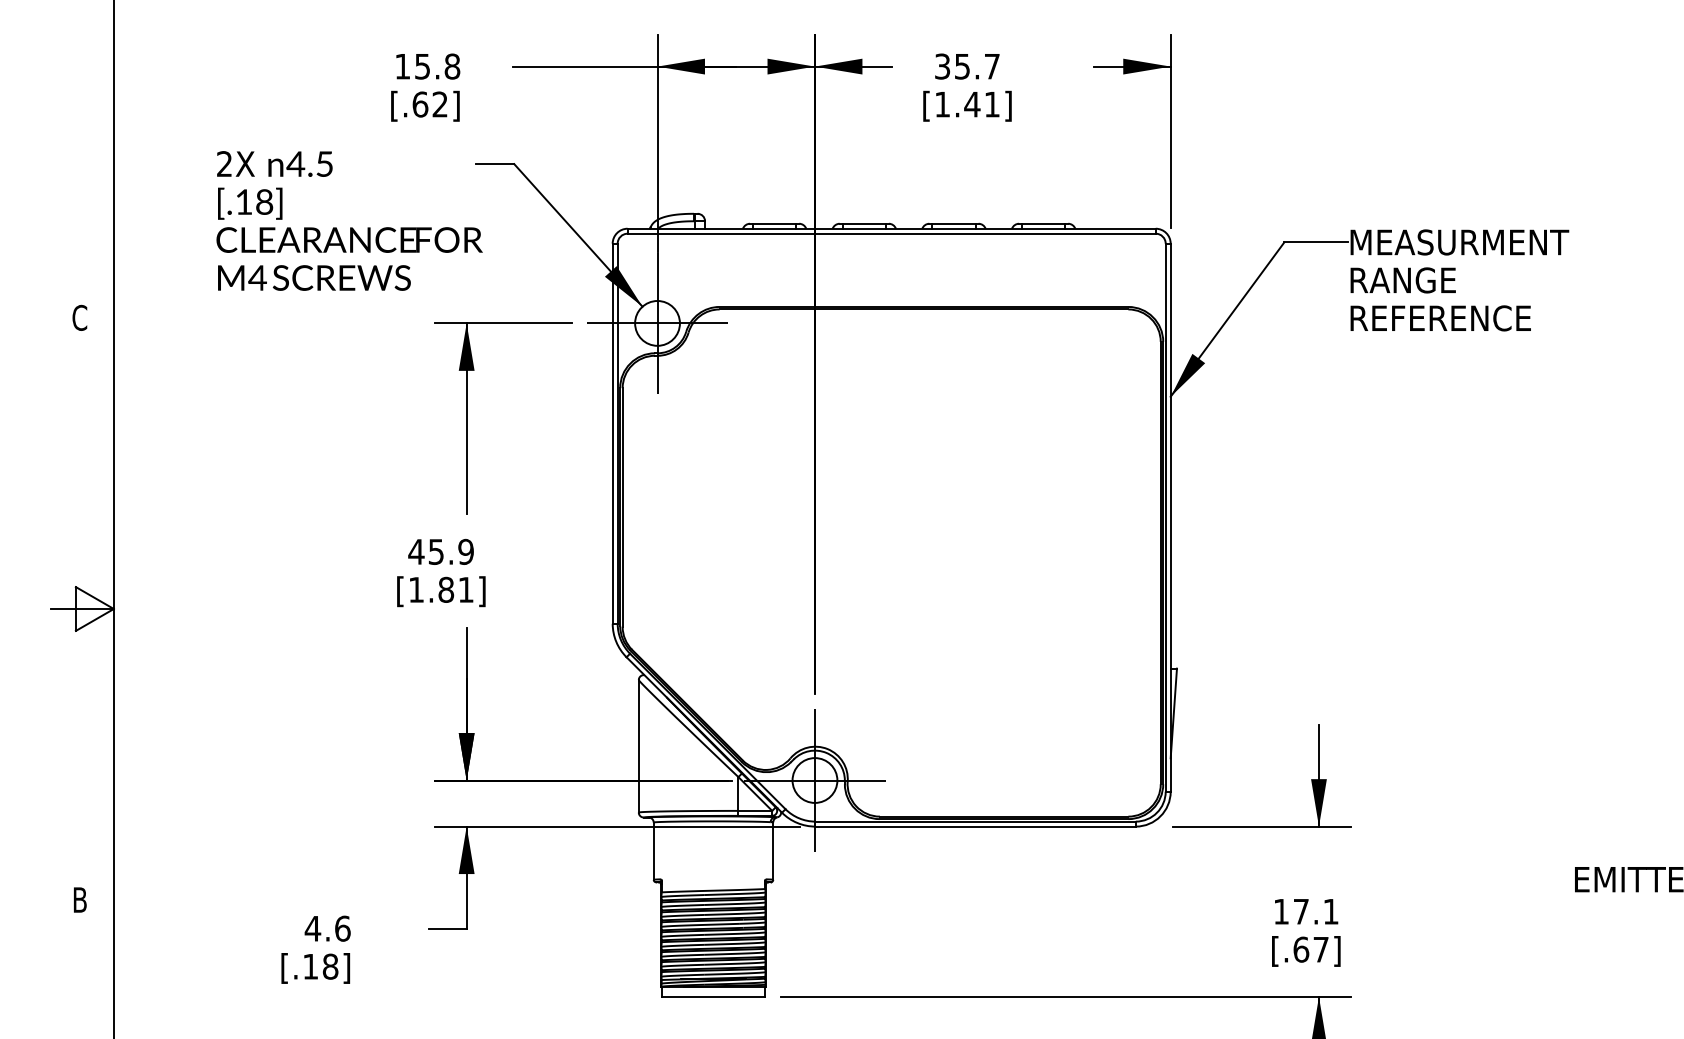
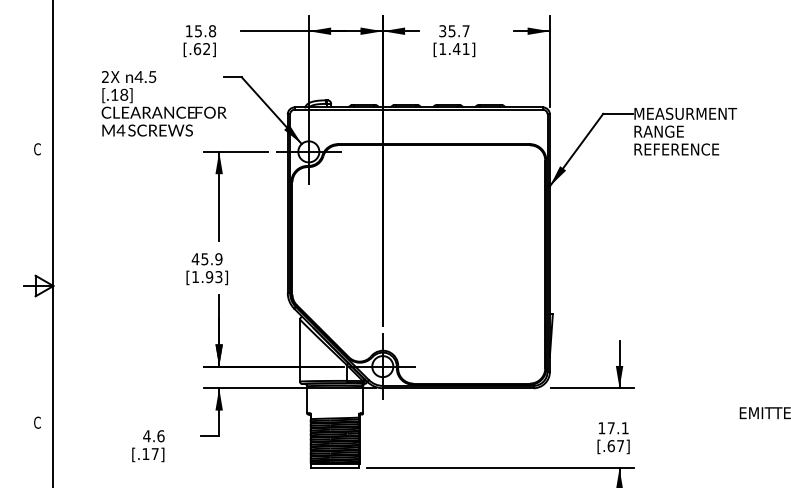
text: (456, 590) -> (214, 277), [1.81] -> [1.93]
text: (79, 899) -> (37, 422), B -> C
text: (328, 967) -> (154, 454), [.18] -> [.17]

